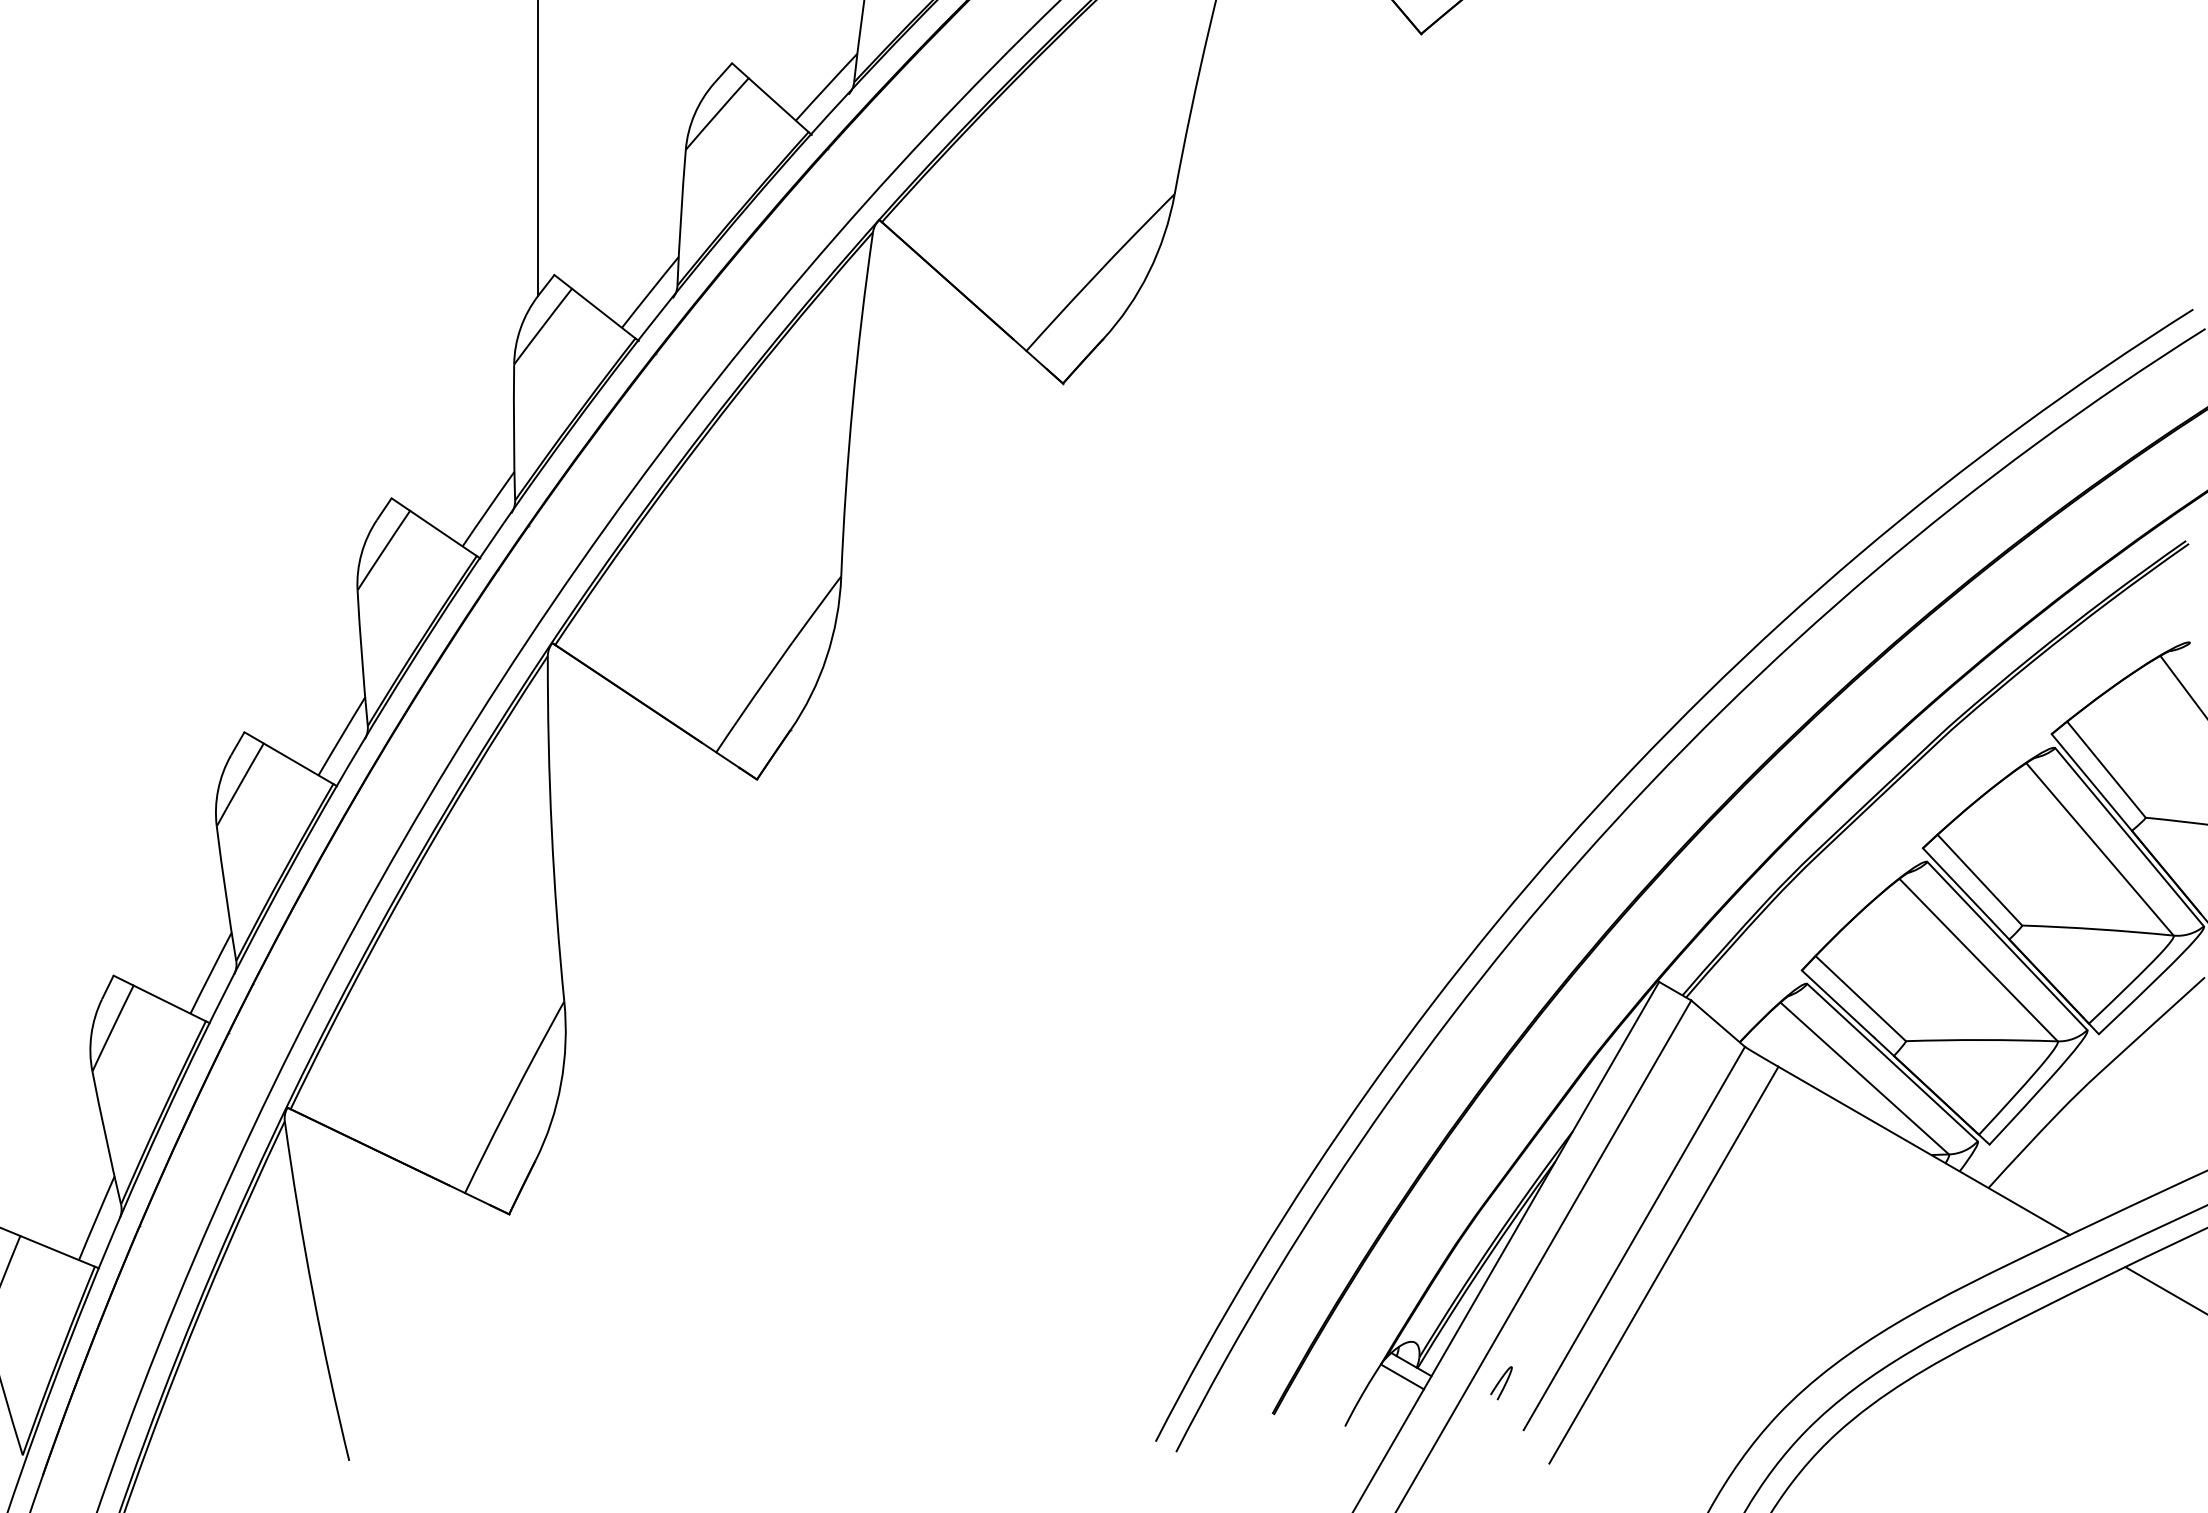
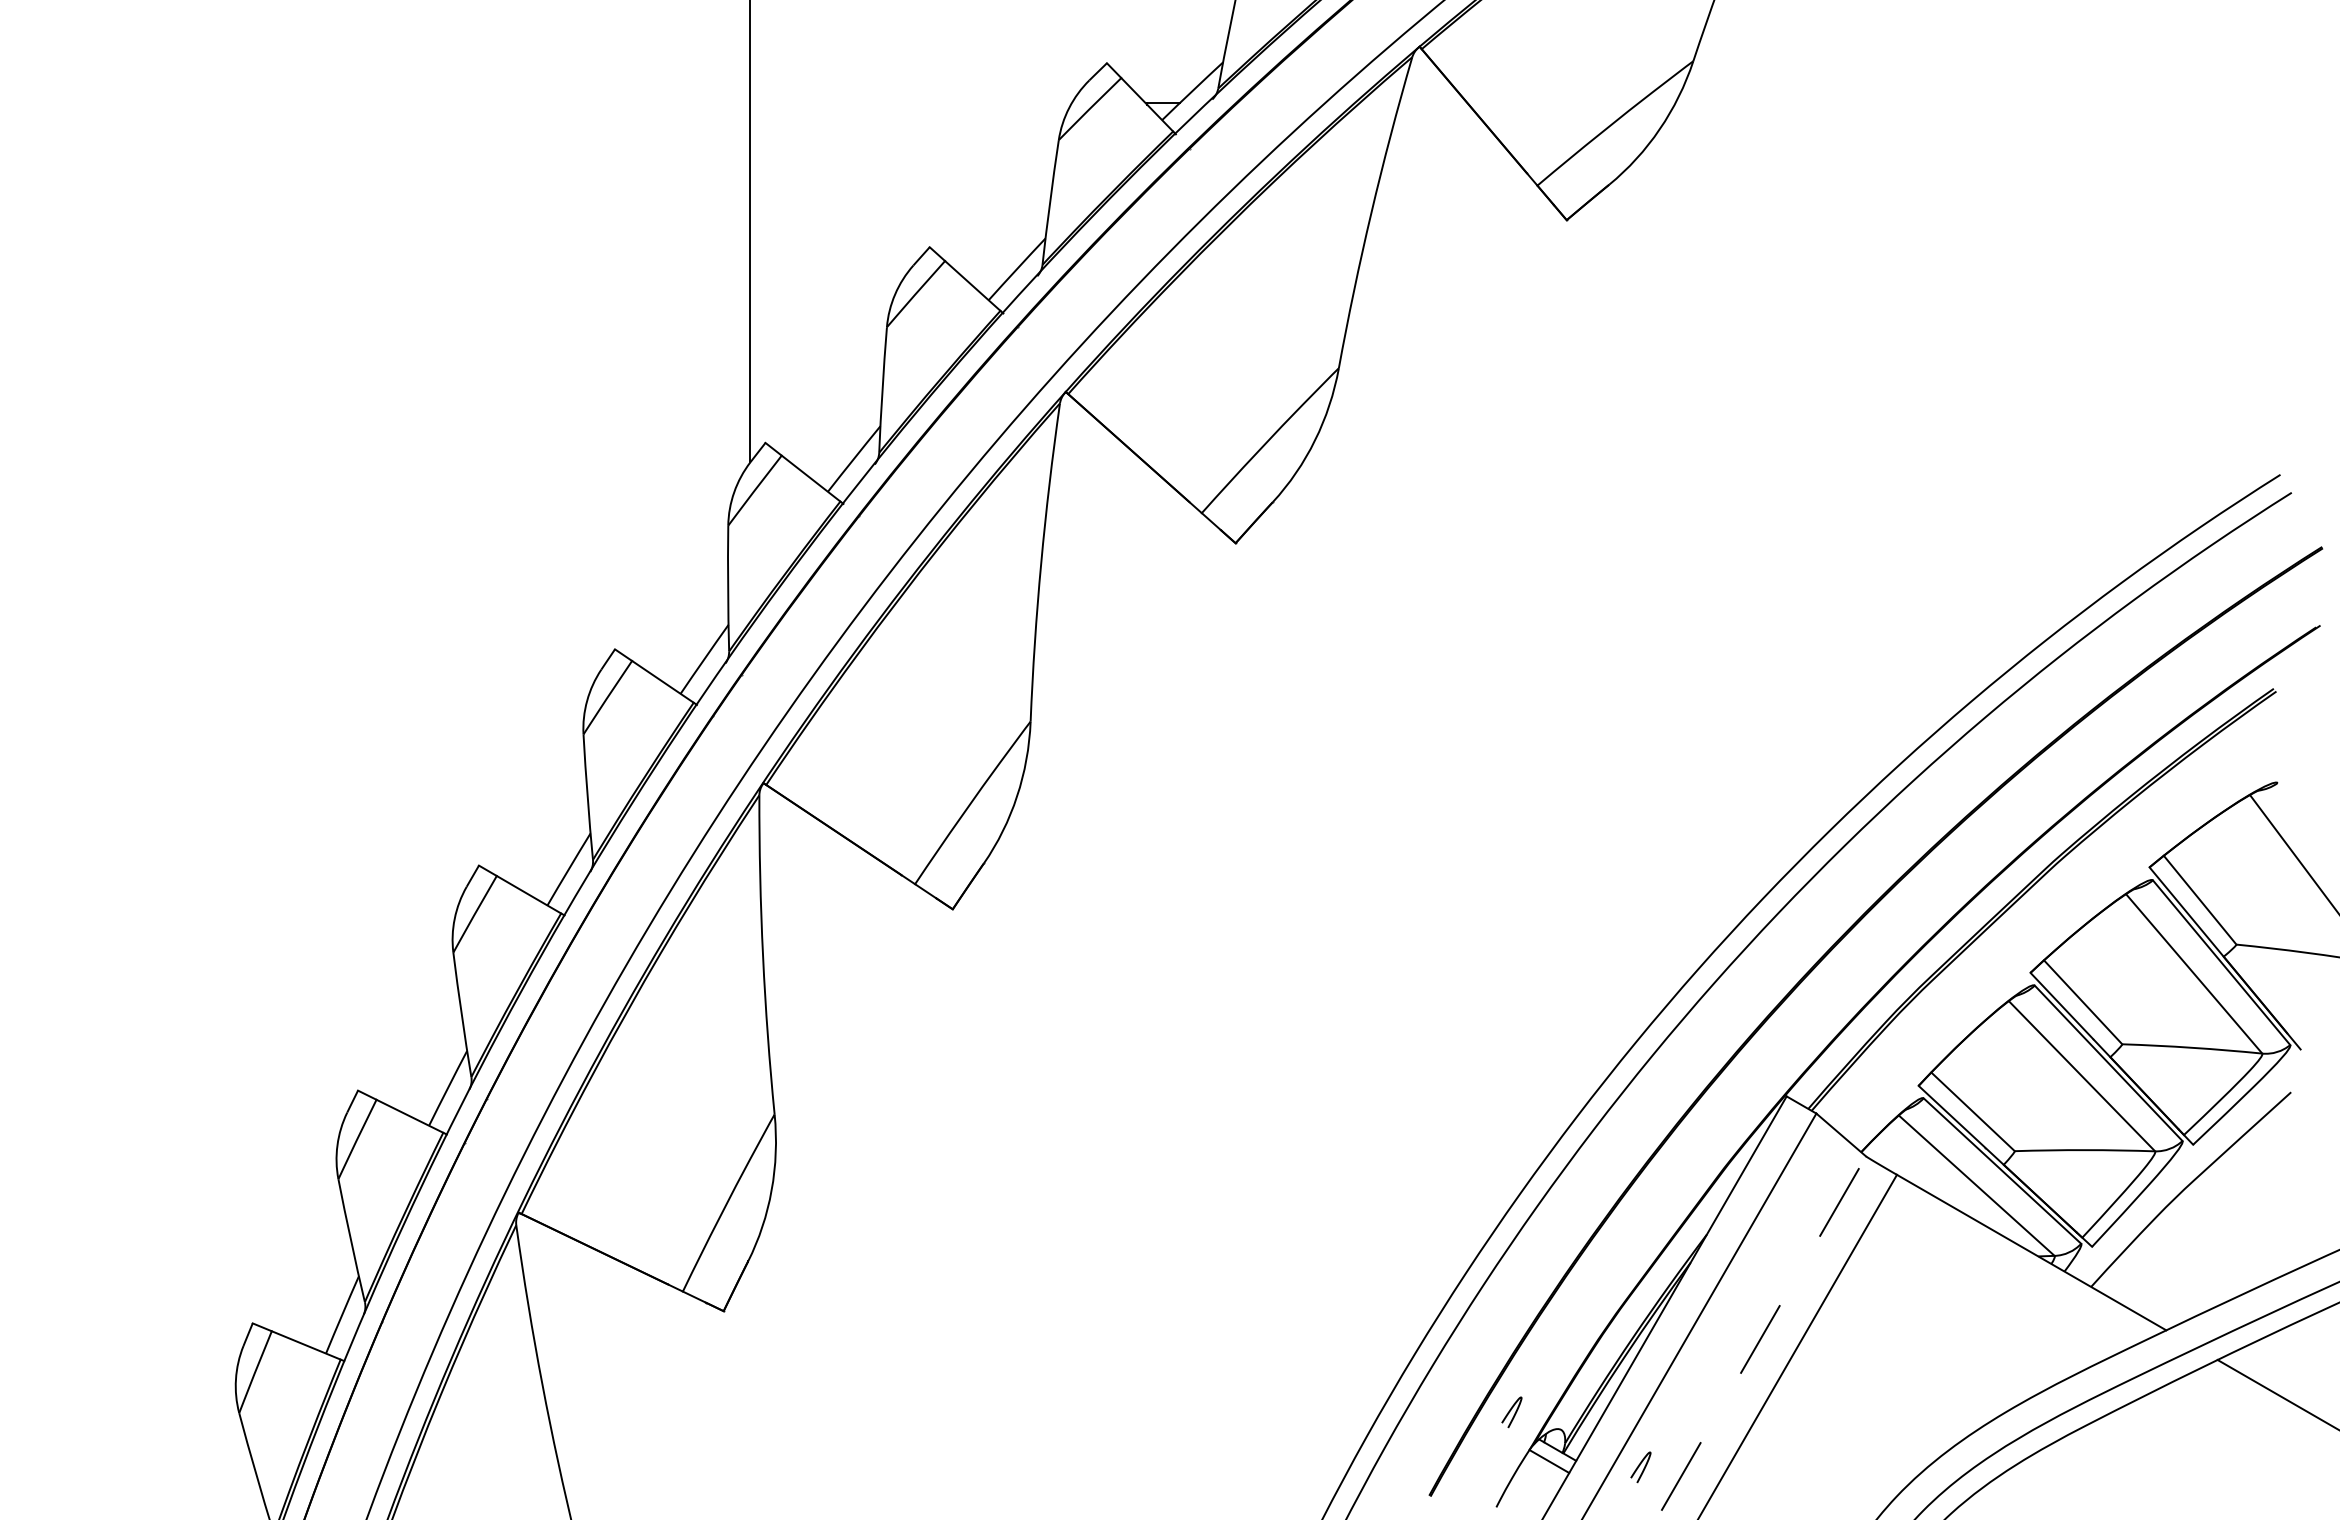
line: (1634, 1238) -> (1763, 1333), solid -> dashed
curve: (1360, 1322) -> (1510, 1411), added

